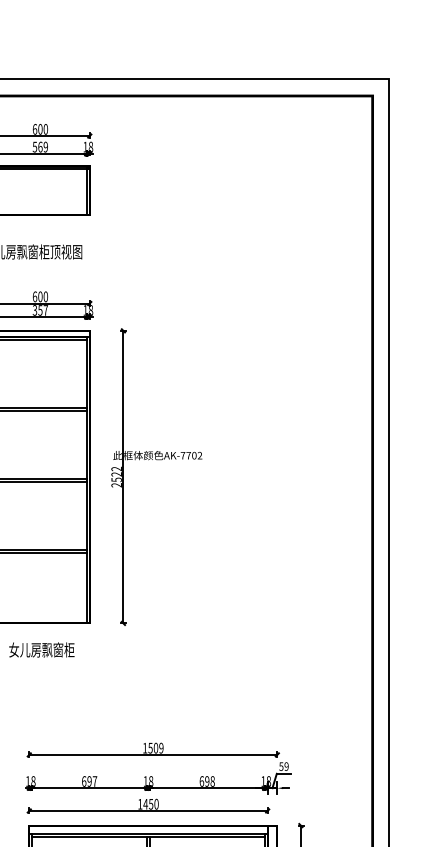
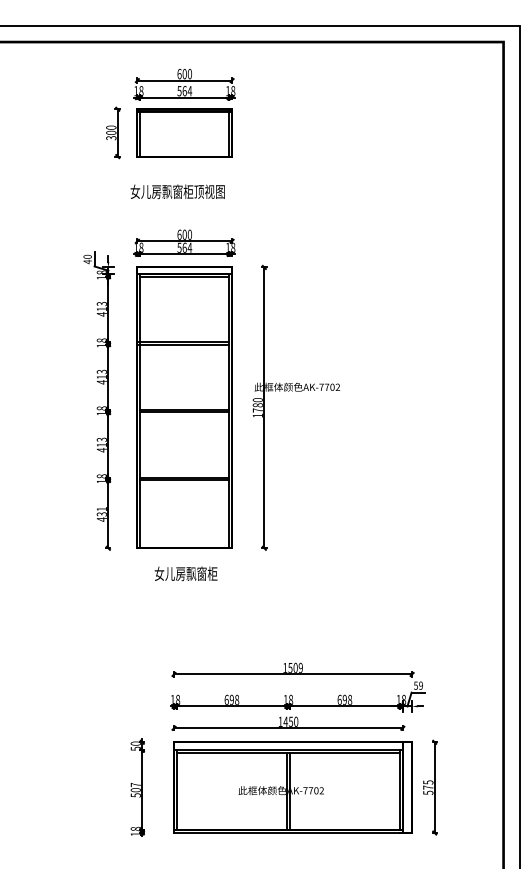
text: (45, 147) -> (189, 91), 569 -> 564
text: (40, 310) -> (184, 247), 357 -> 564
text: (116, 476) -> (257, 407), 2522 -> 1780
text: (95, 780) -> (237, 699), 697 -> 698

